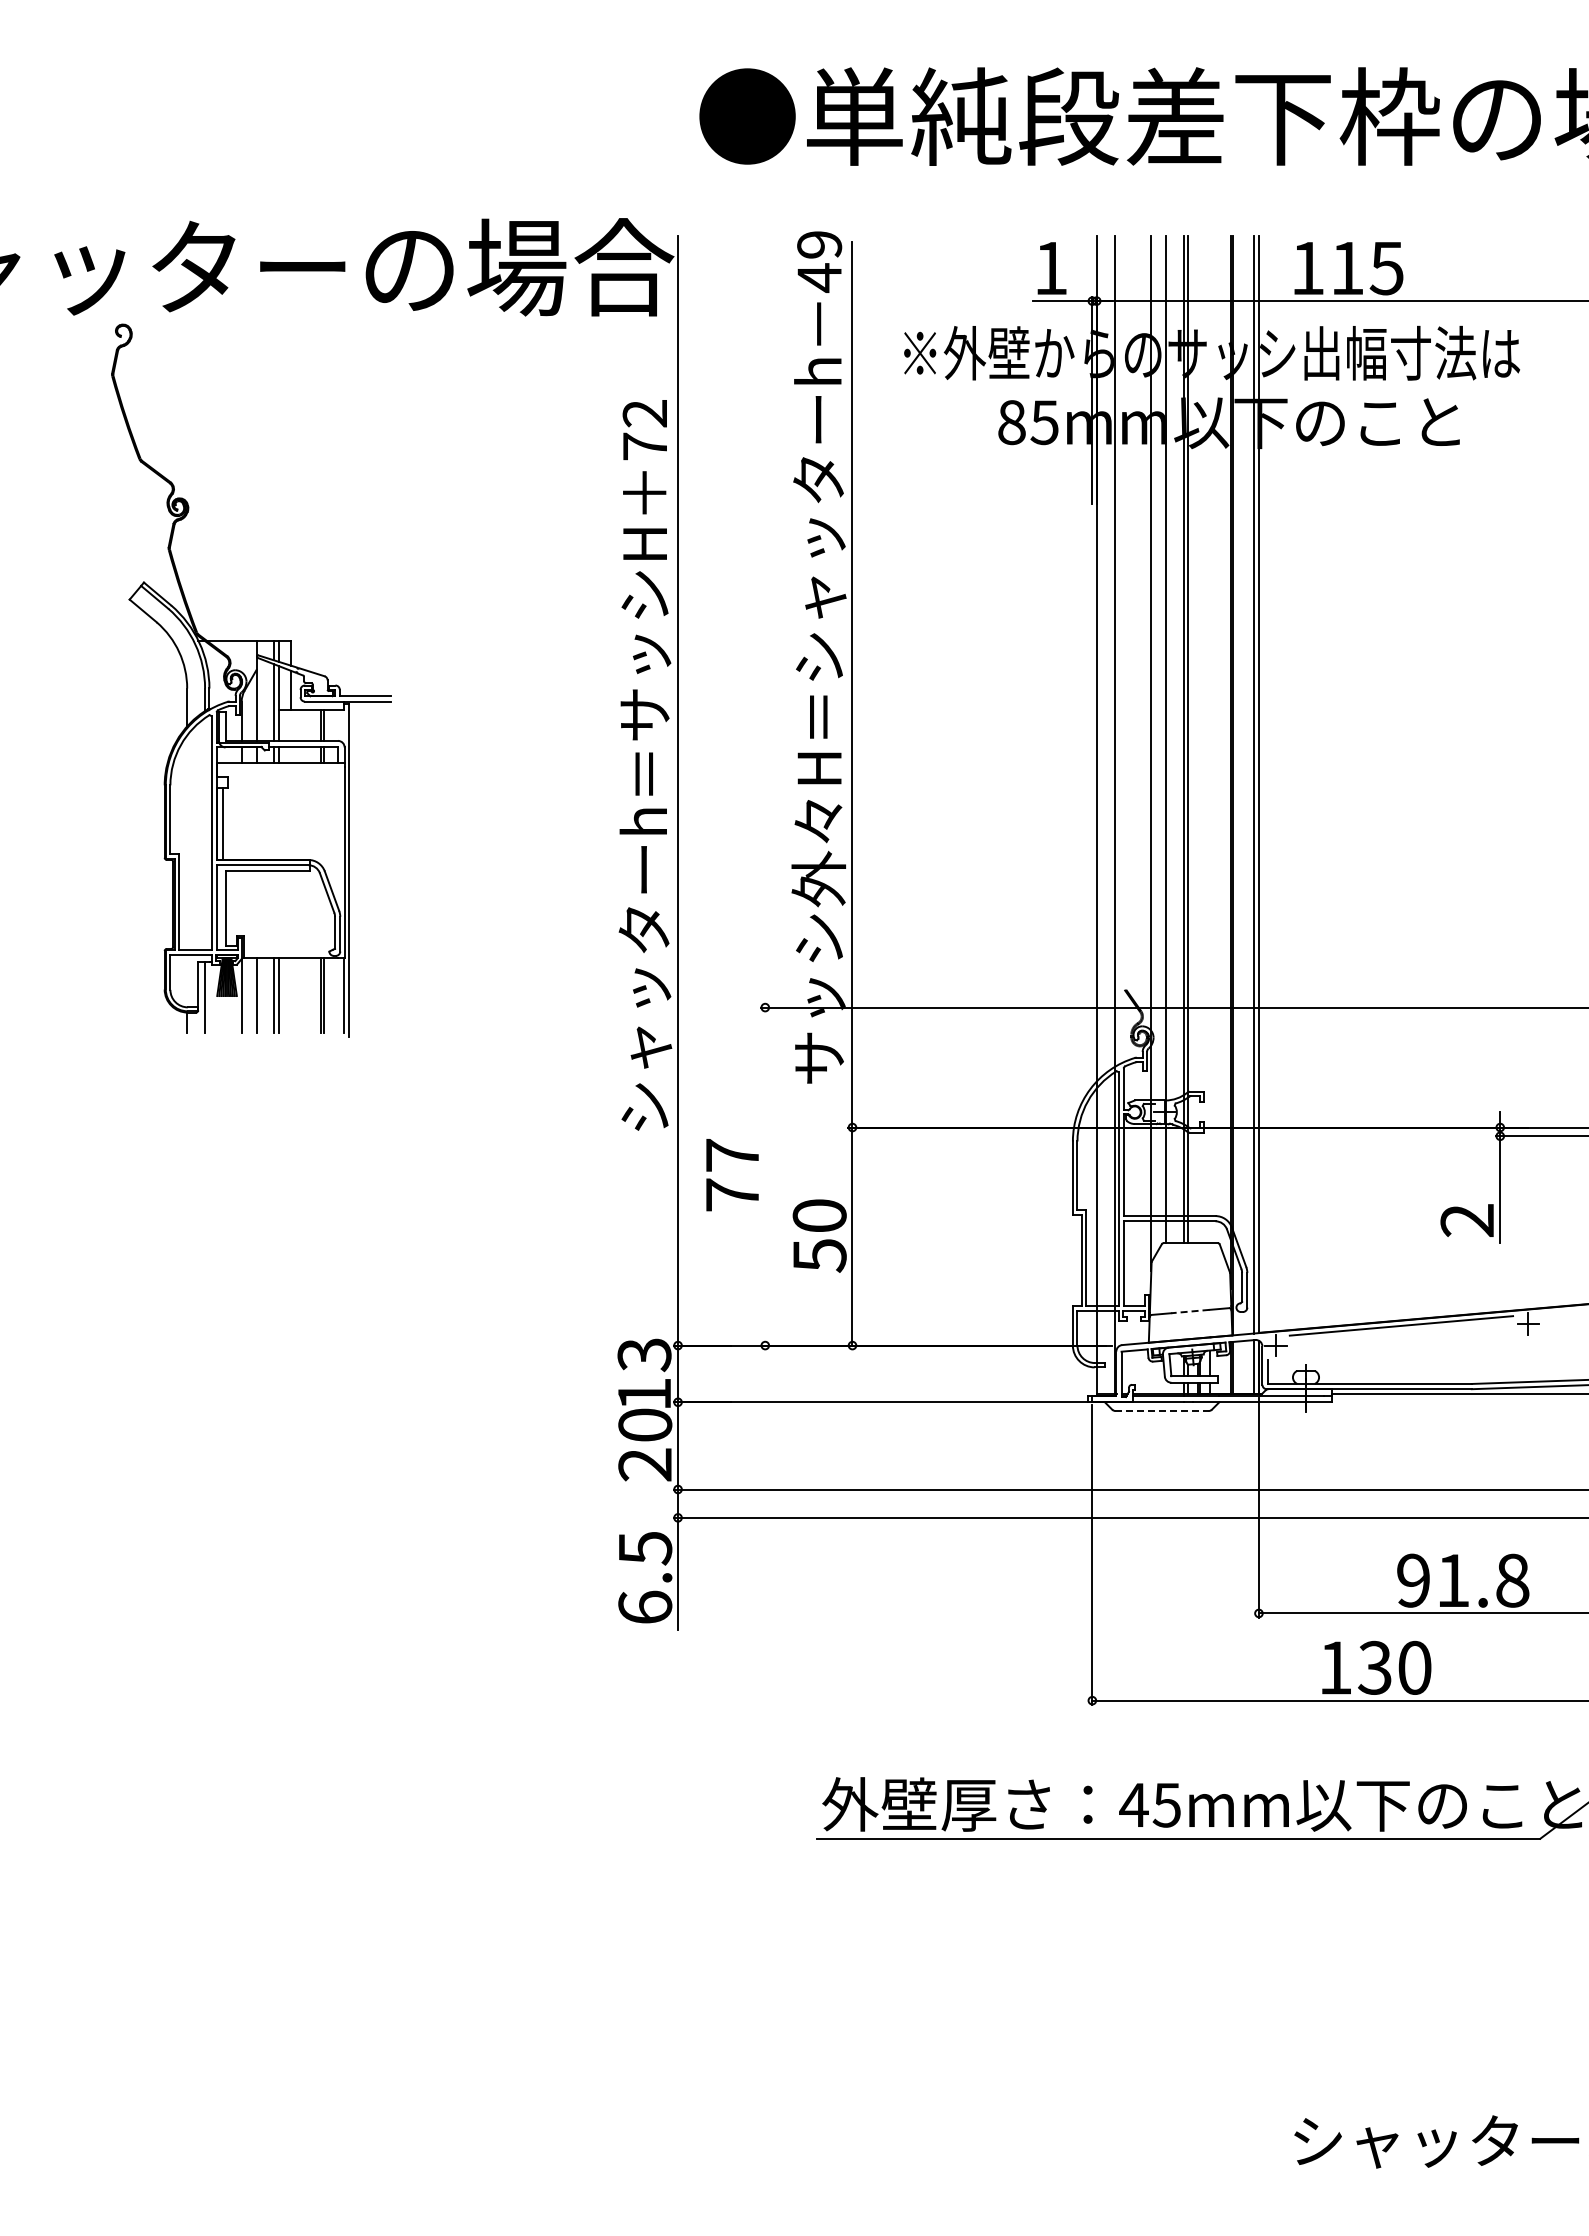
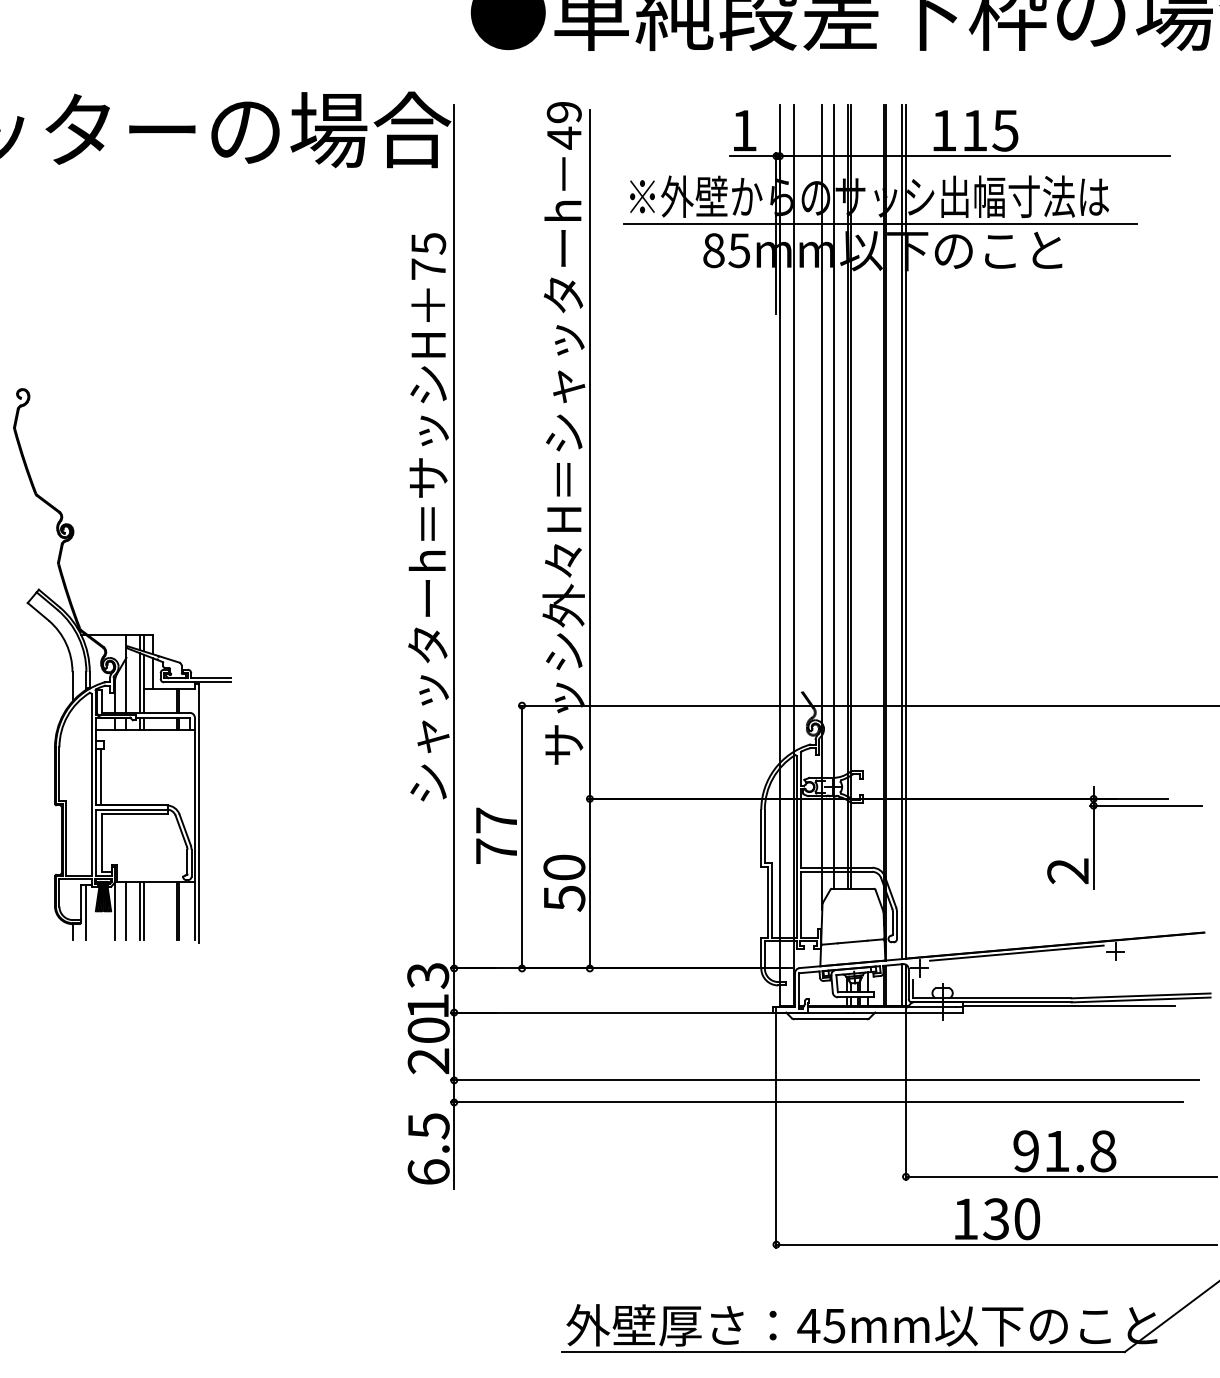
line: (1225, 388) -> (879, 224), added
text: (644, 414) -> (428, 244), 72 -> 75
part: (251, 680) -> (122, 665), moved
line: (765, 1176) -> (522, 836), added
line: (1189, 1311) -> (851, 941), dashed -> solid
line: (1162, 1411) -> (830, 1019), dashed -> solid

